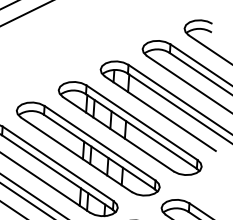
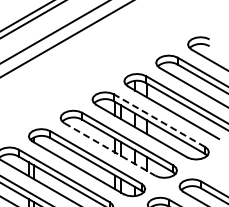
line: (141, 122) -> (159, 120), solid -> dashed
line: (75, 154) -> (109, 149), solid -> dashed

